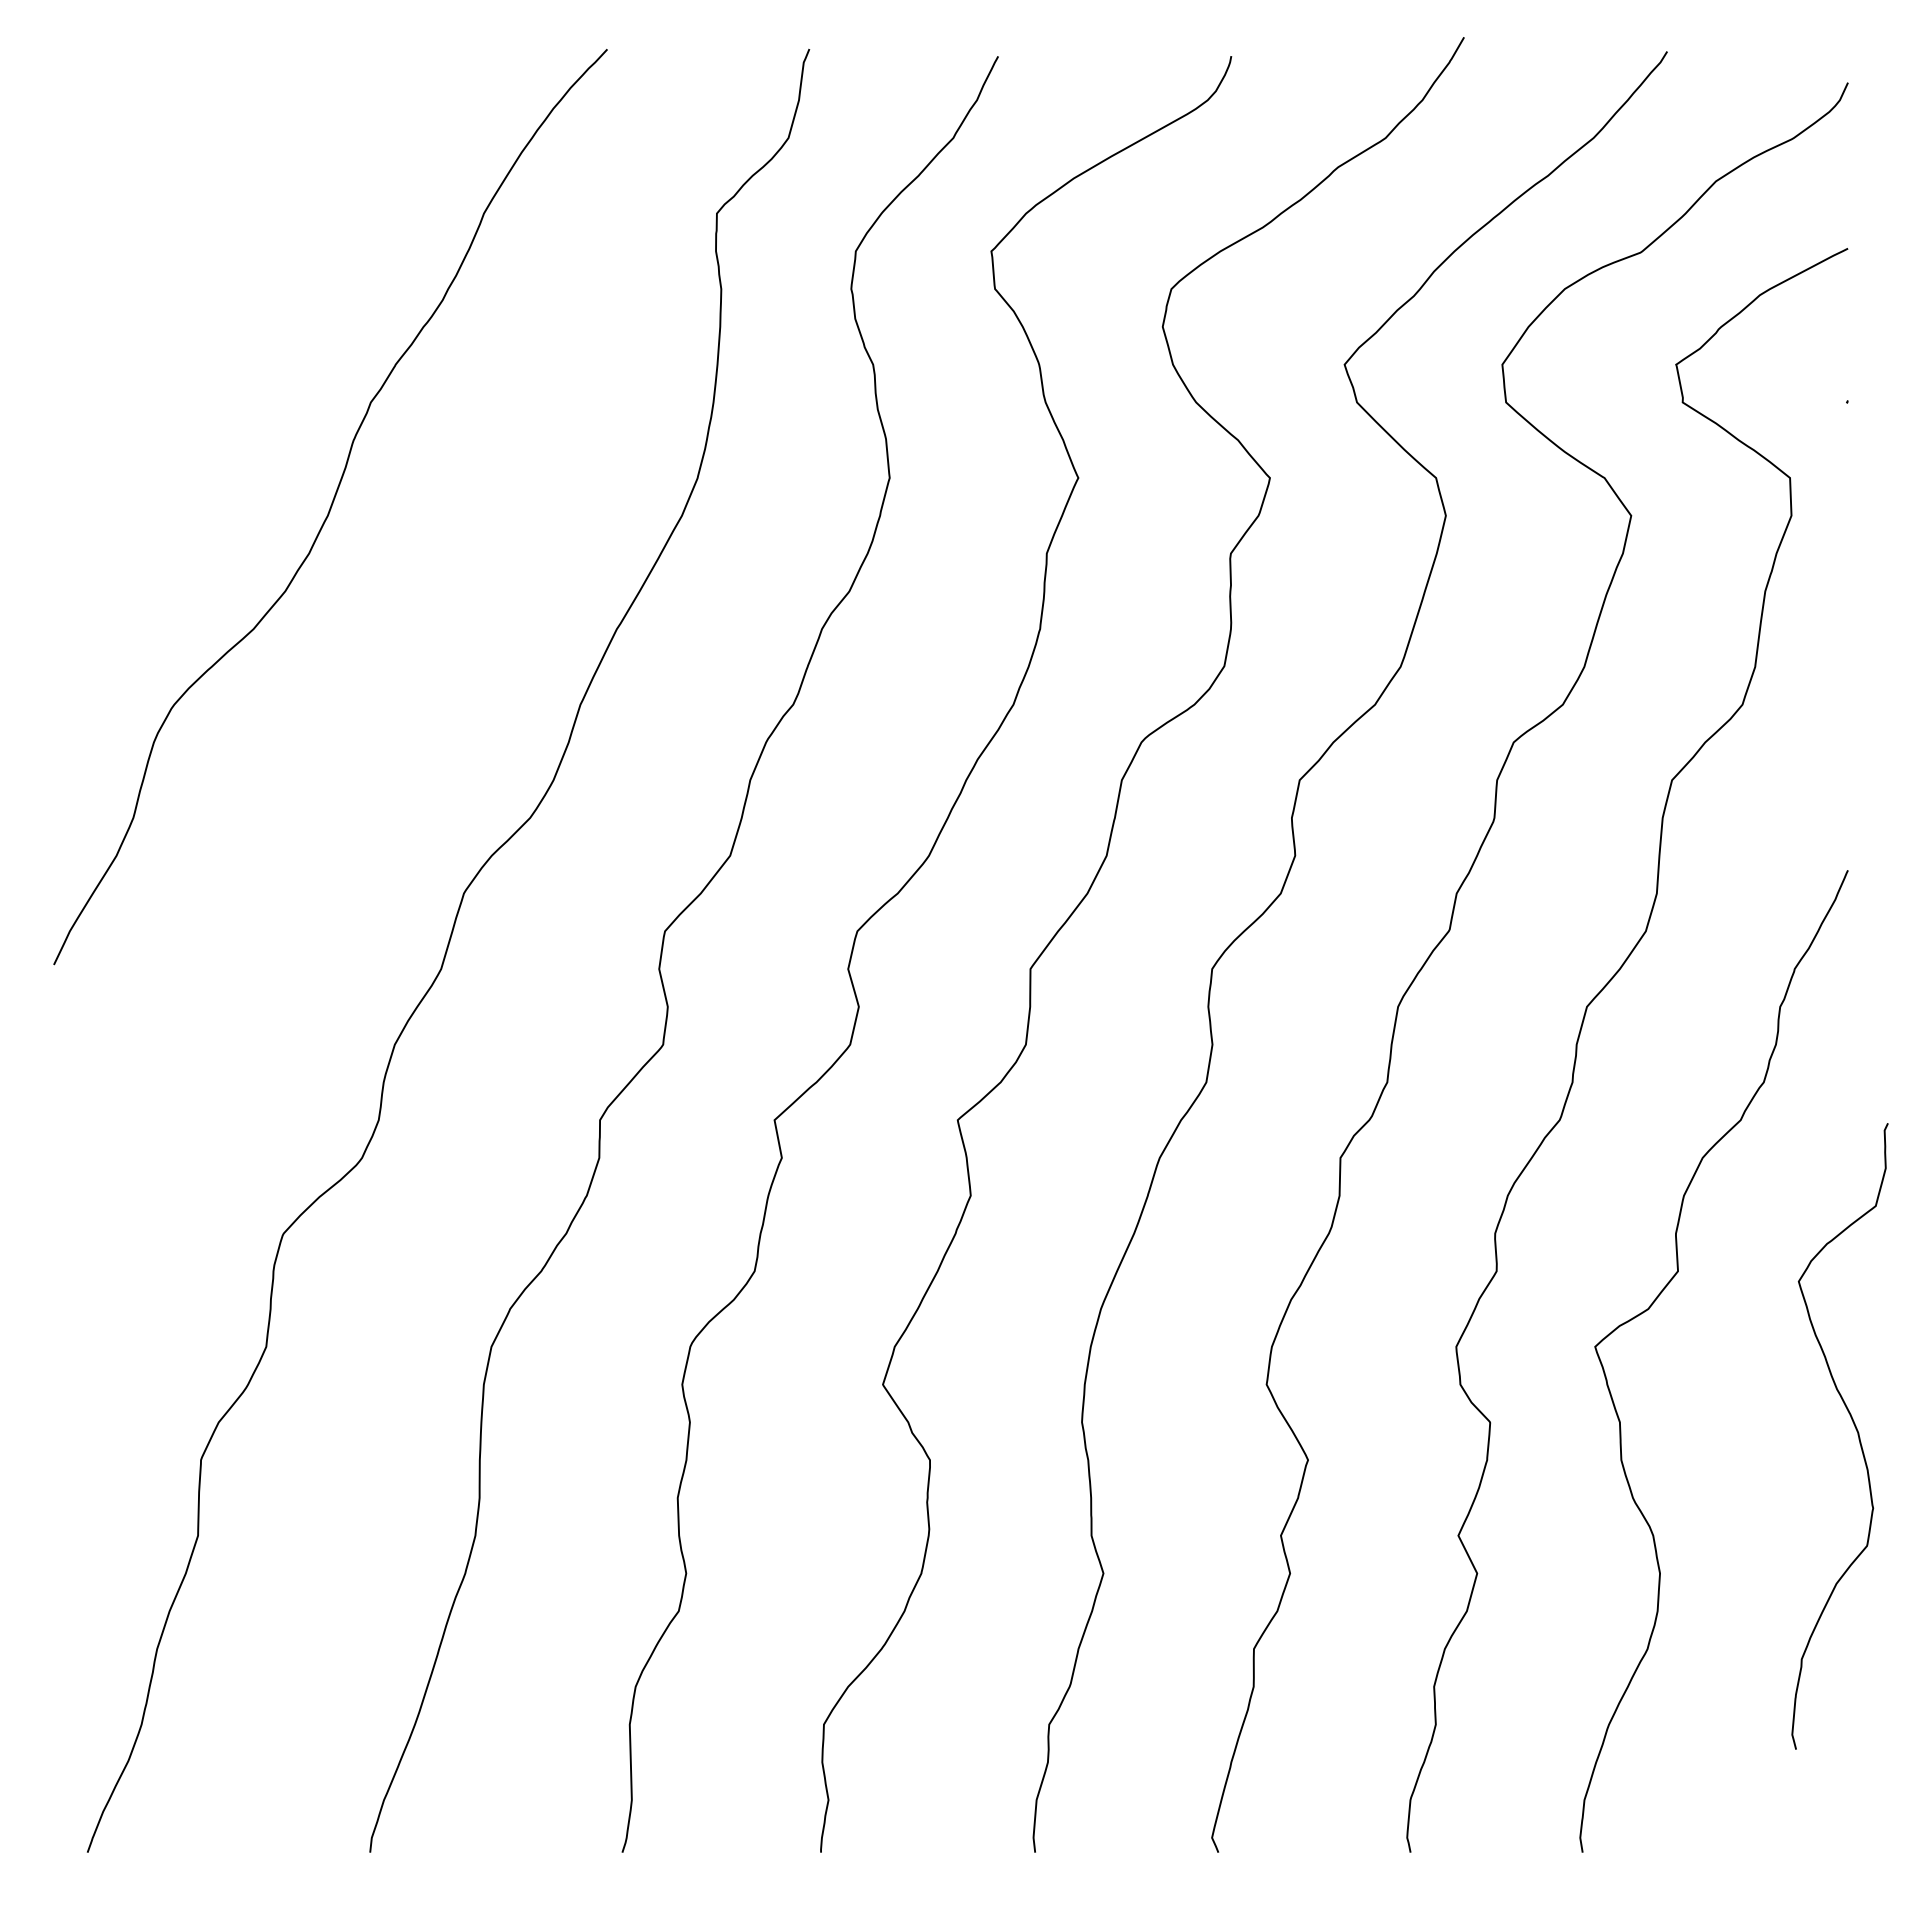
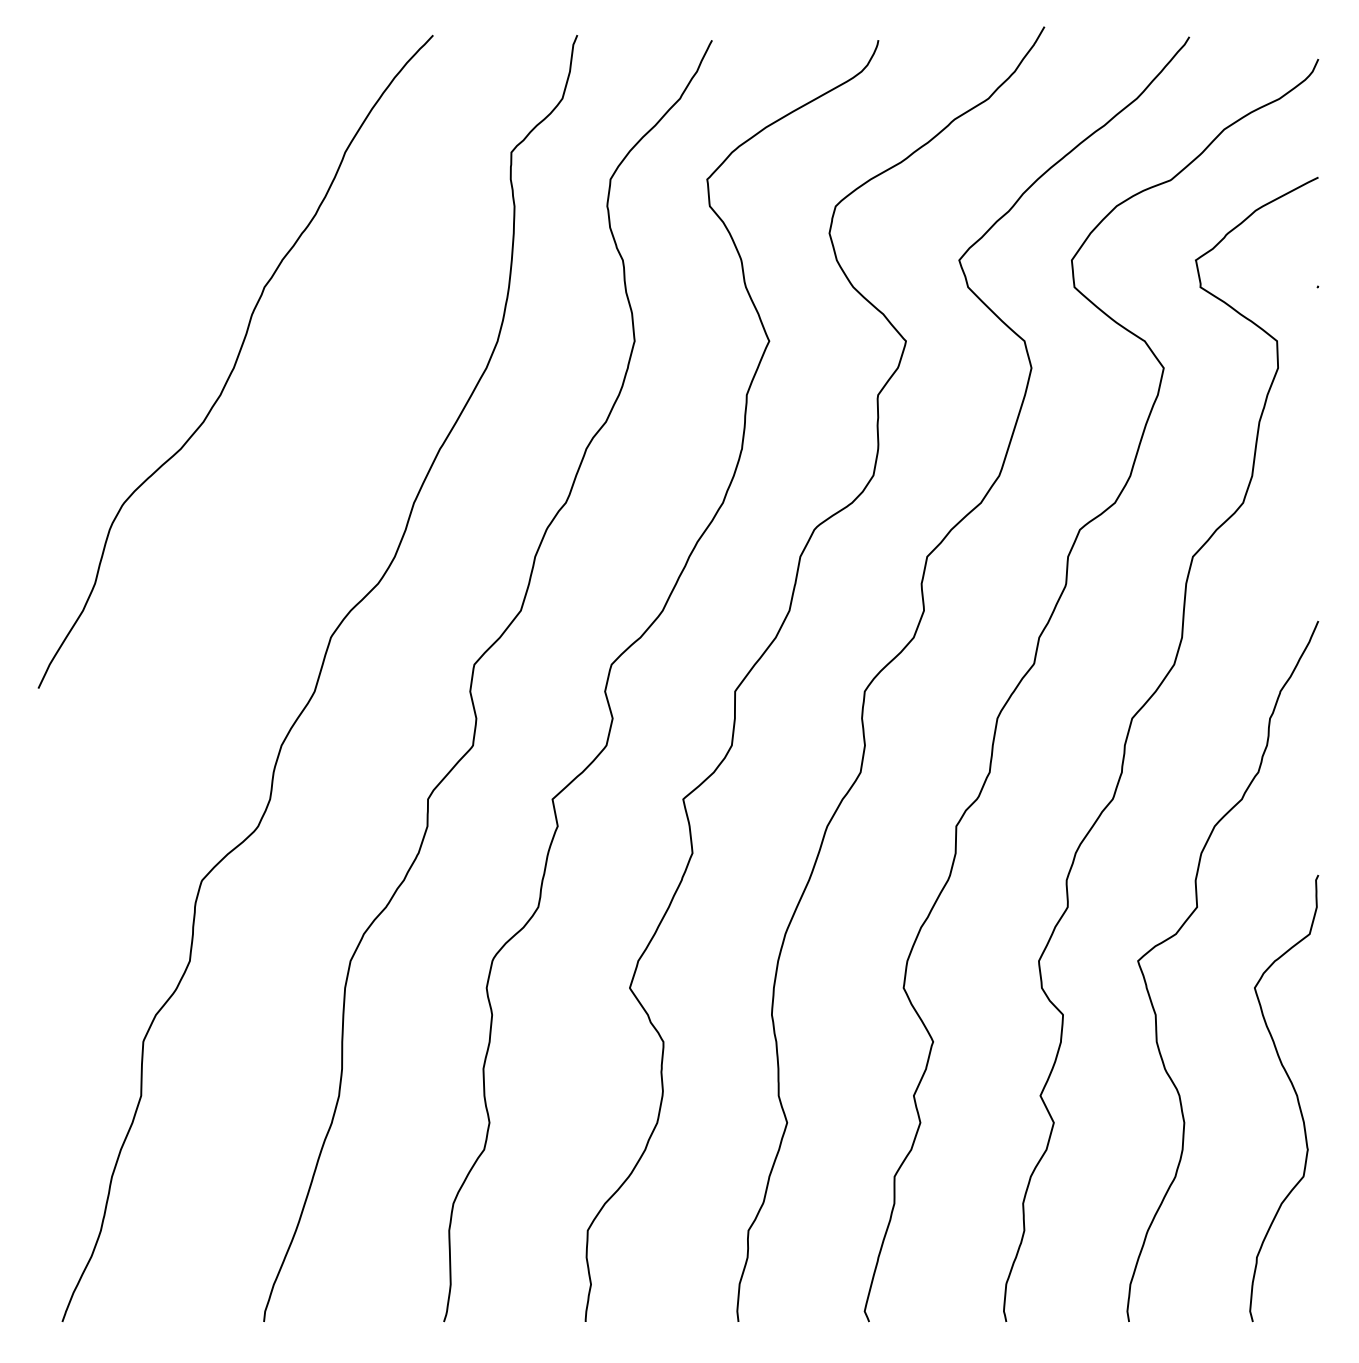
curve: (1855, 1429) -> (1295, 1093), moved

